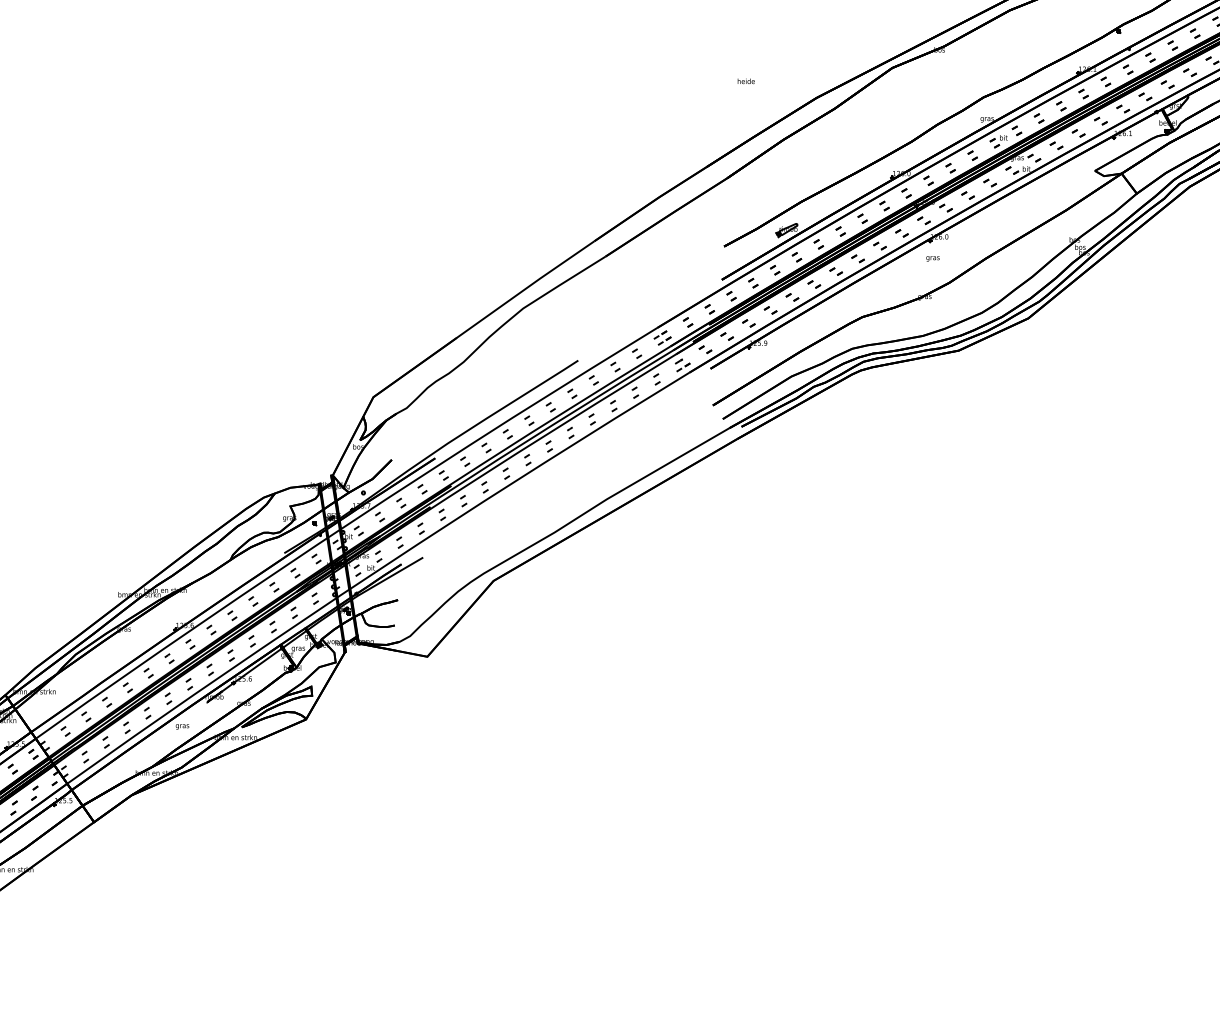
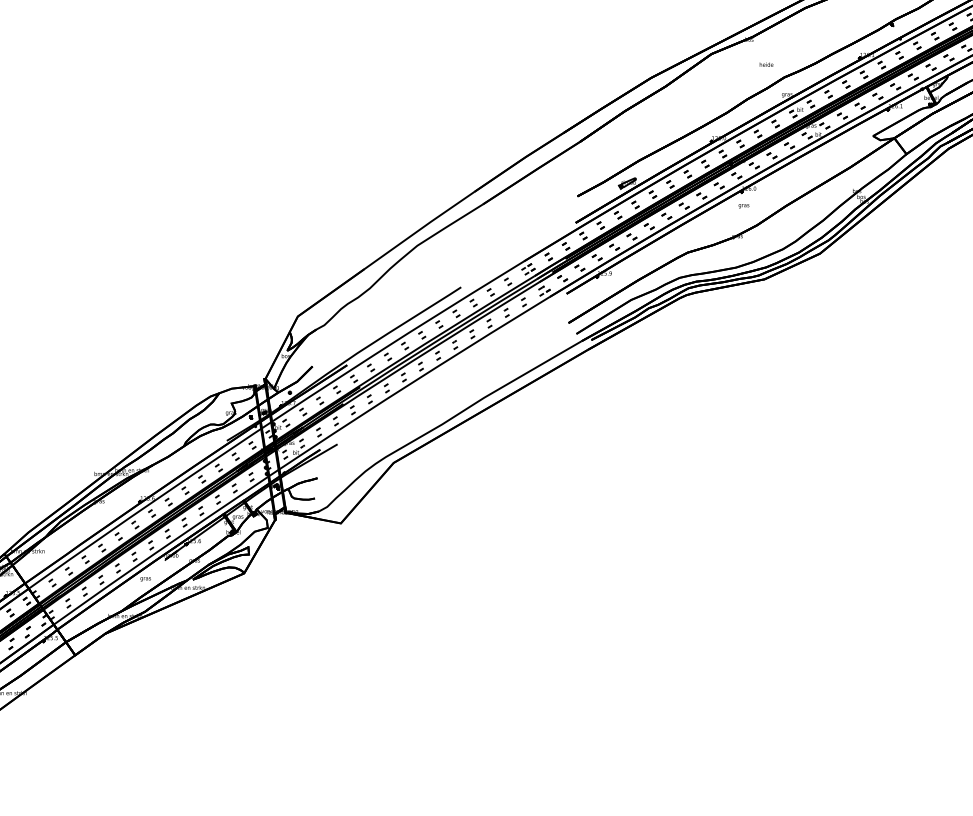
text: (745, 81) -> (765, 64), moved

